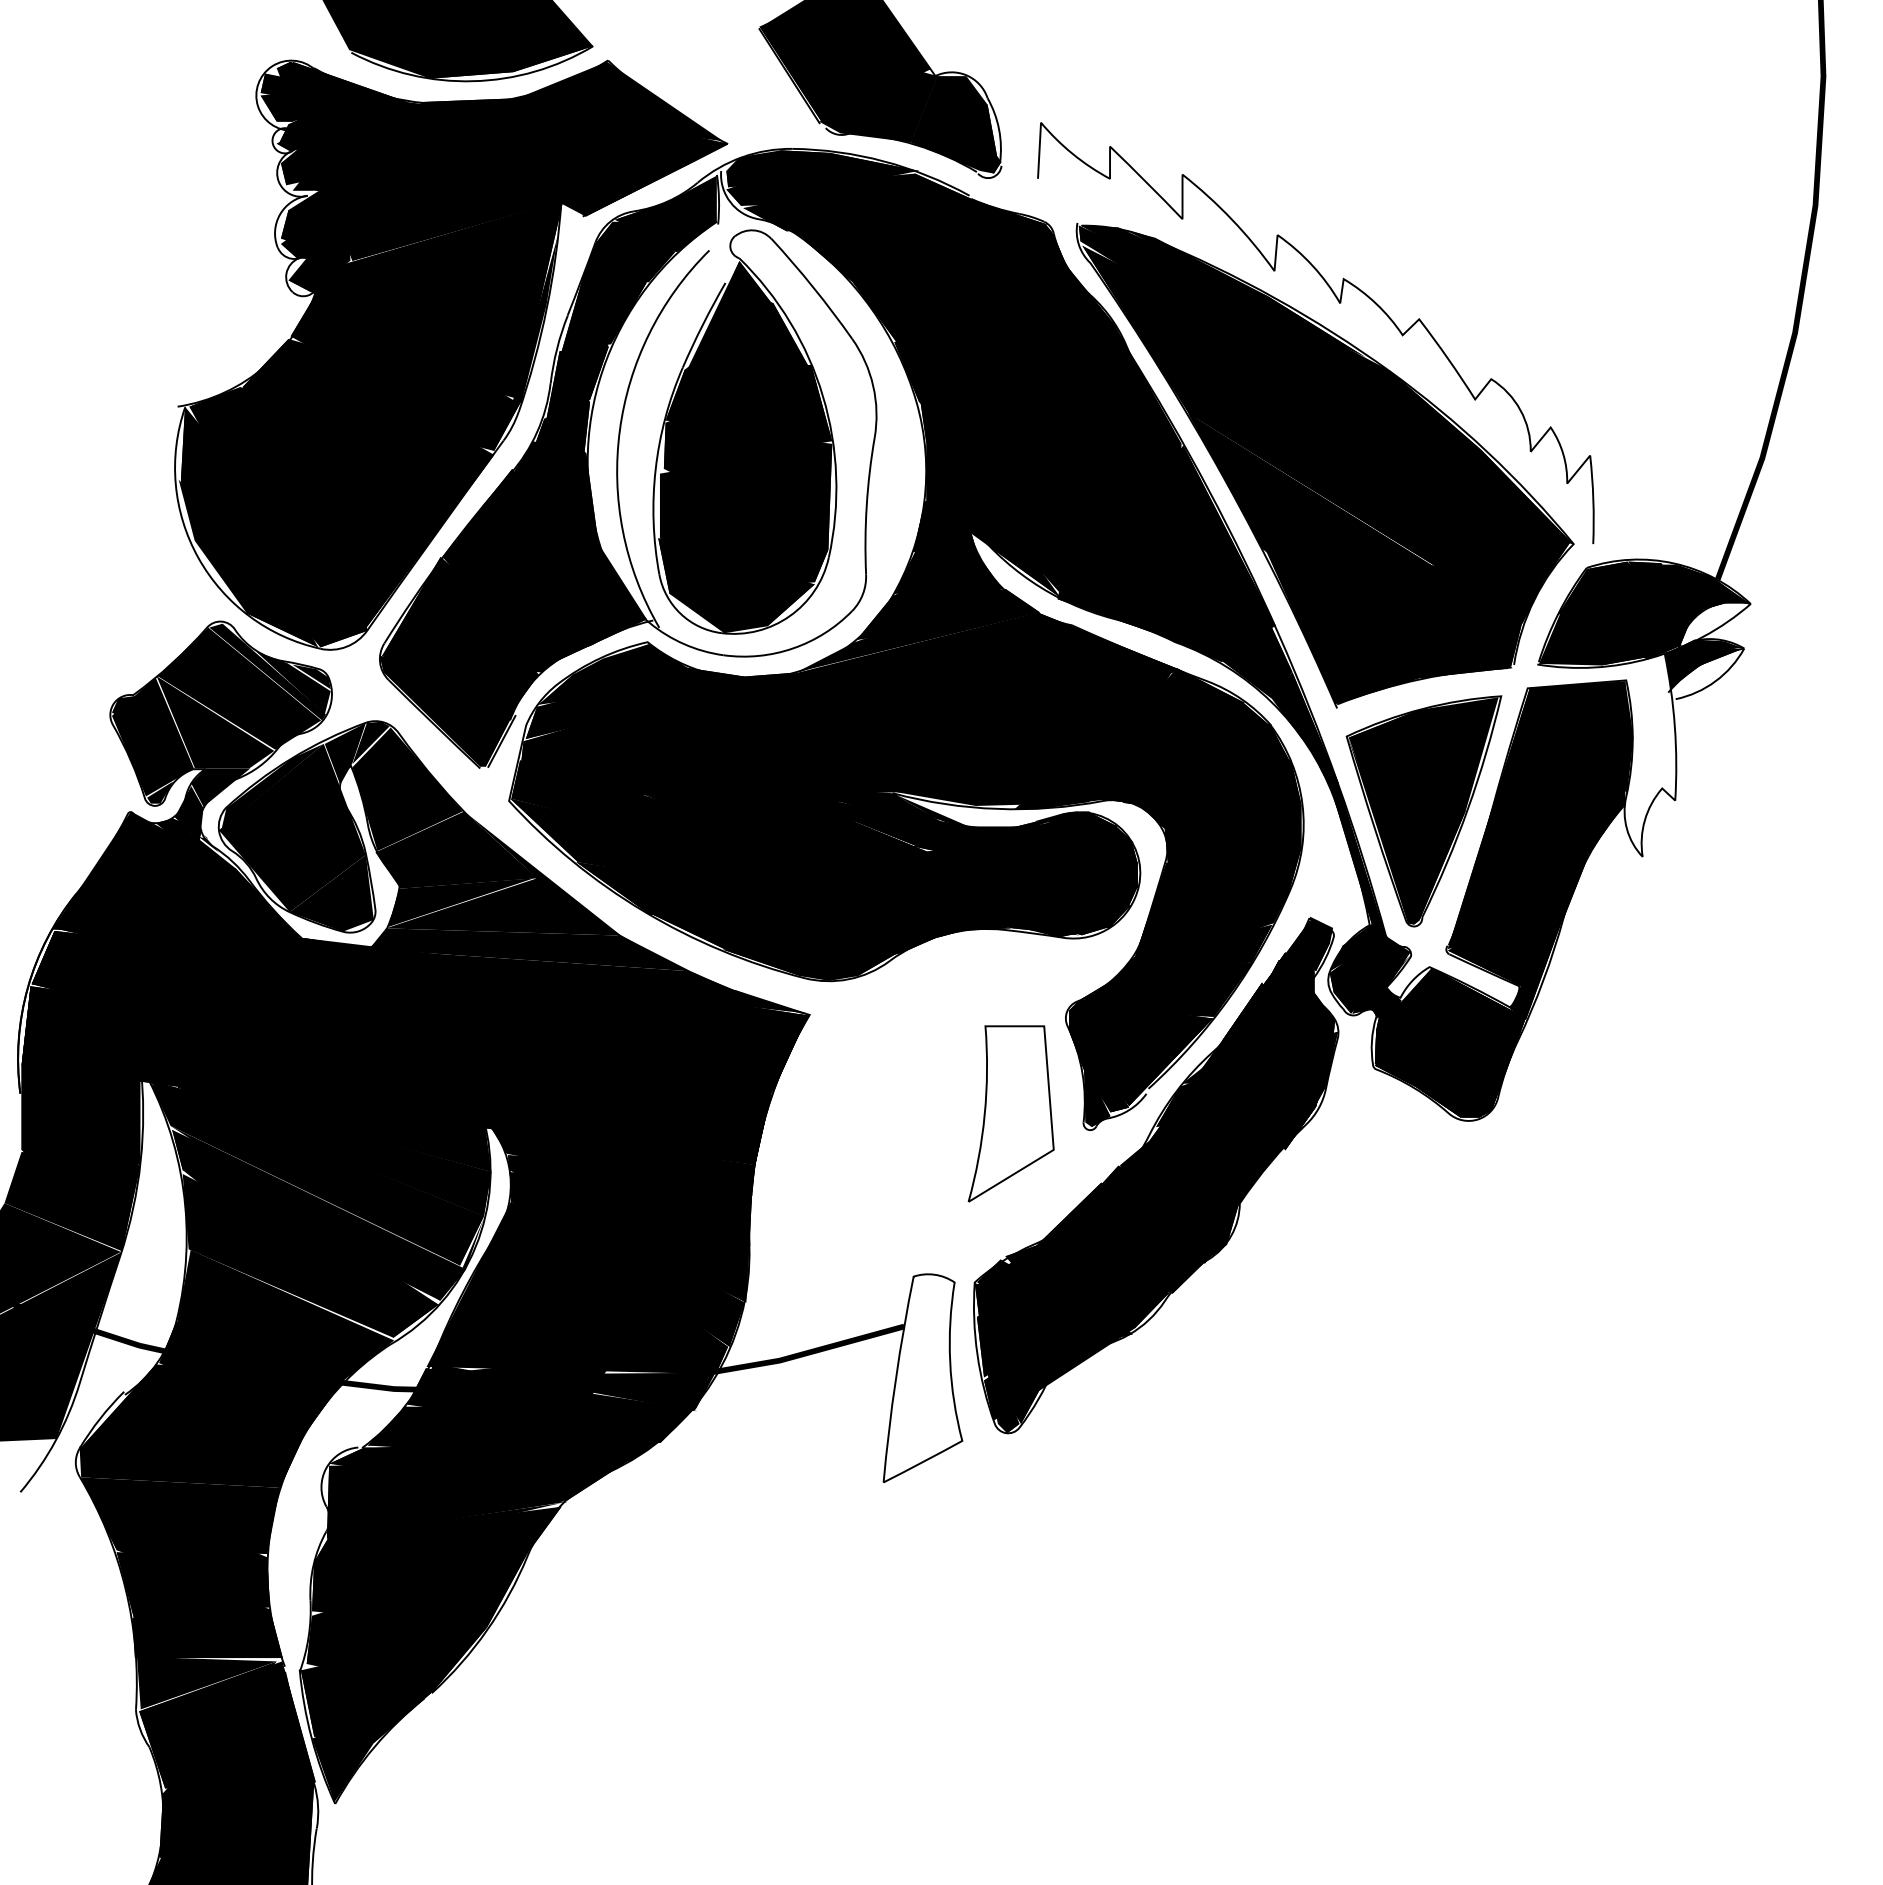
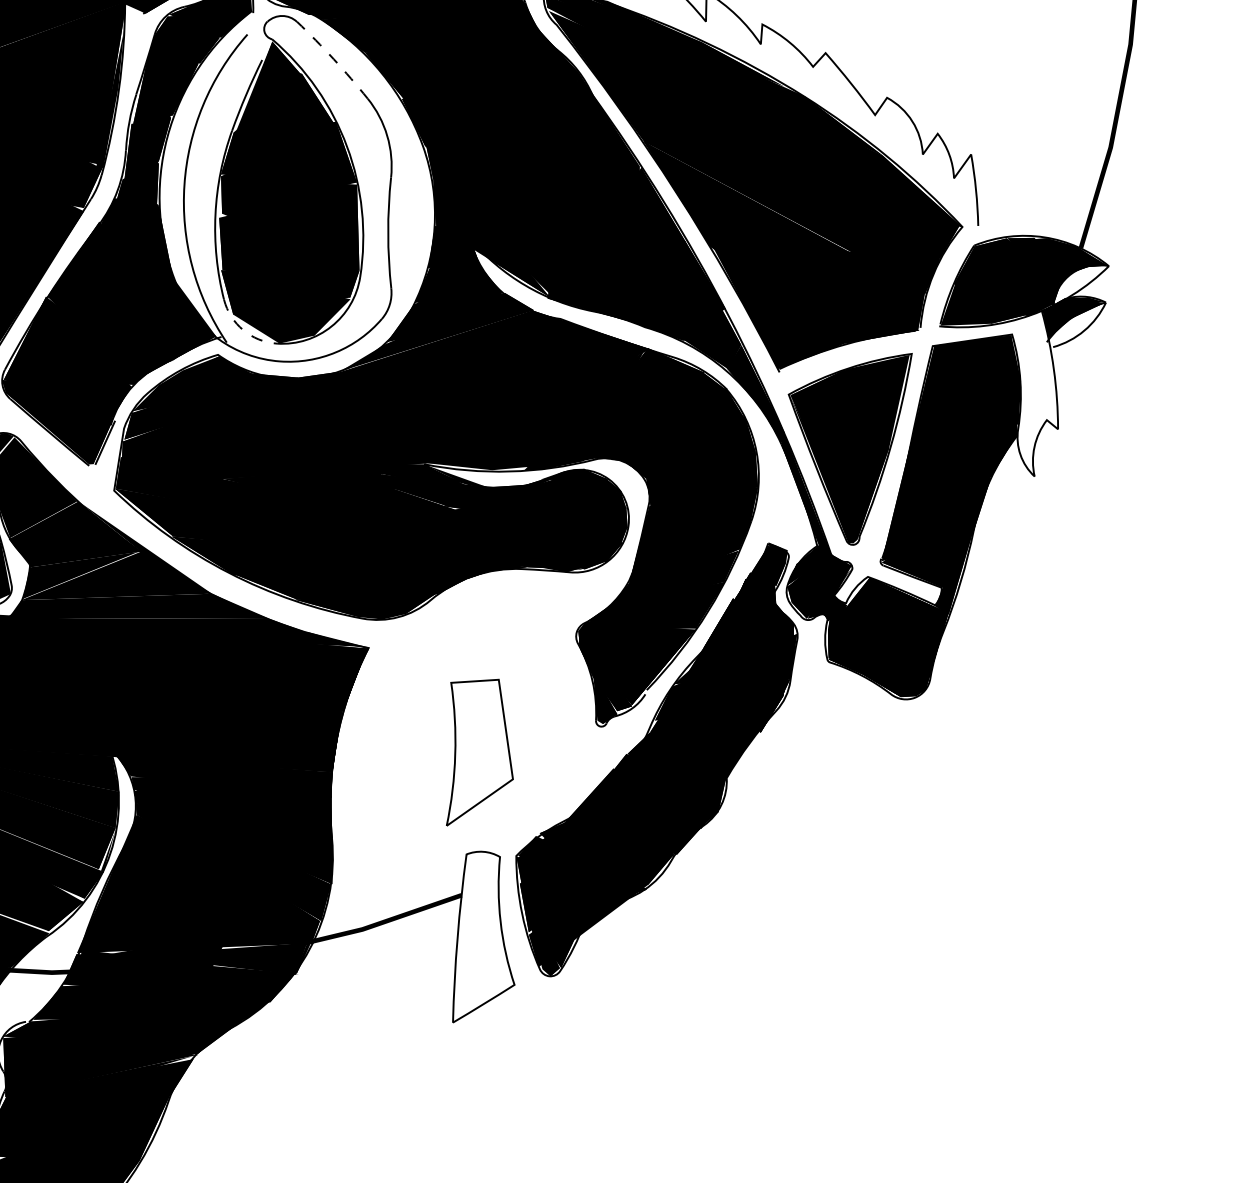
line: (813, 287) -> (333, 59), solid -> dashed
line: (680, 613) -> (243, 329), solid -> dashed
part: (1010, 1113) -> (476, 752), moved

